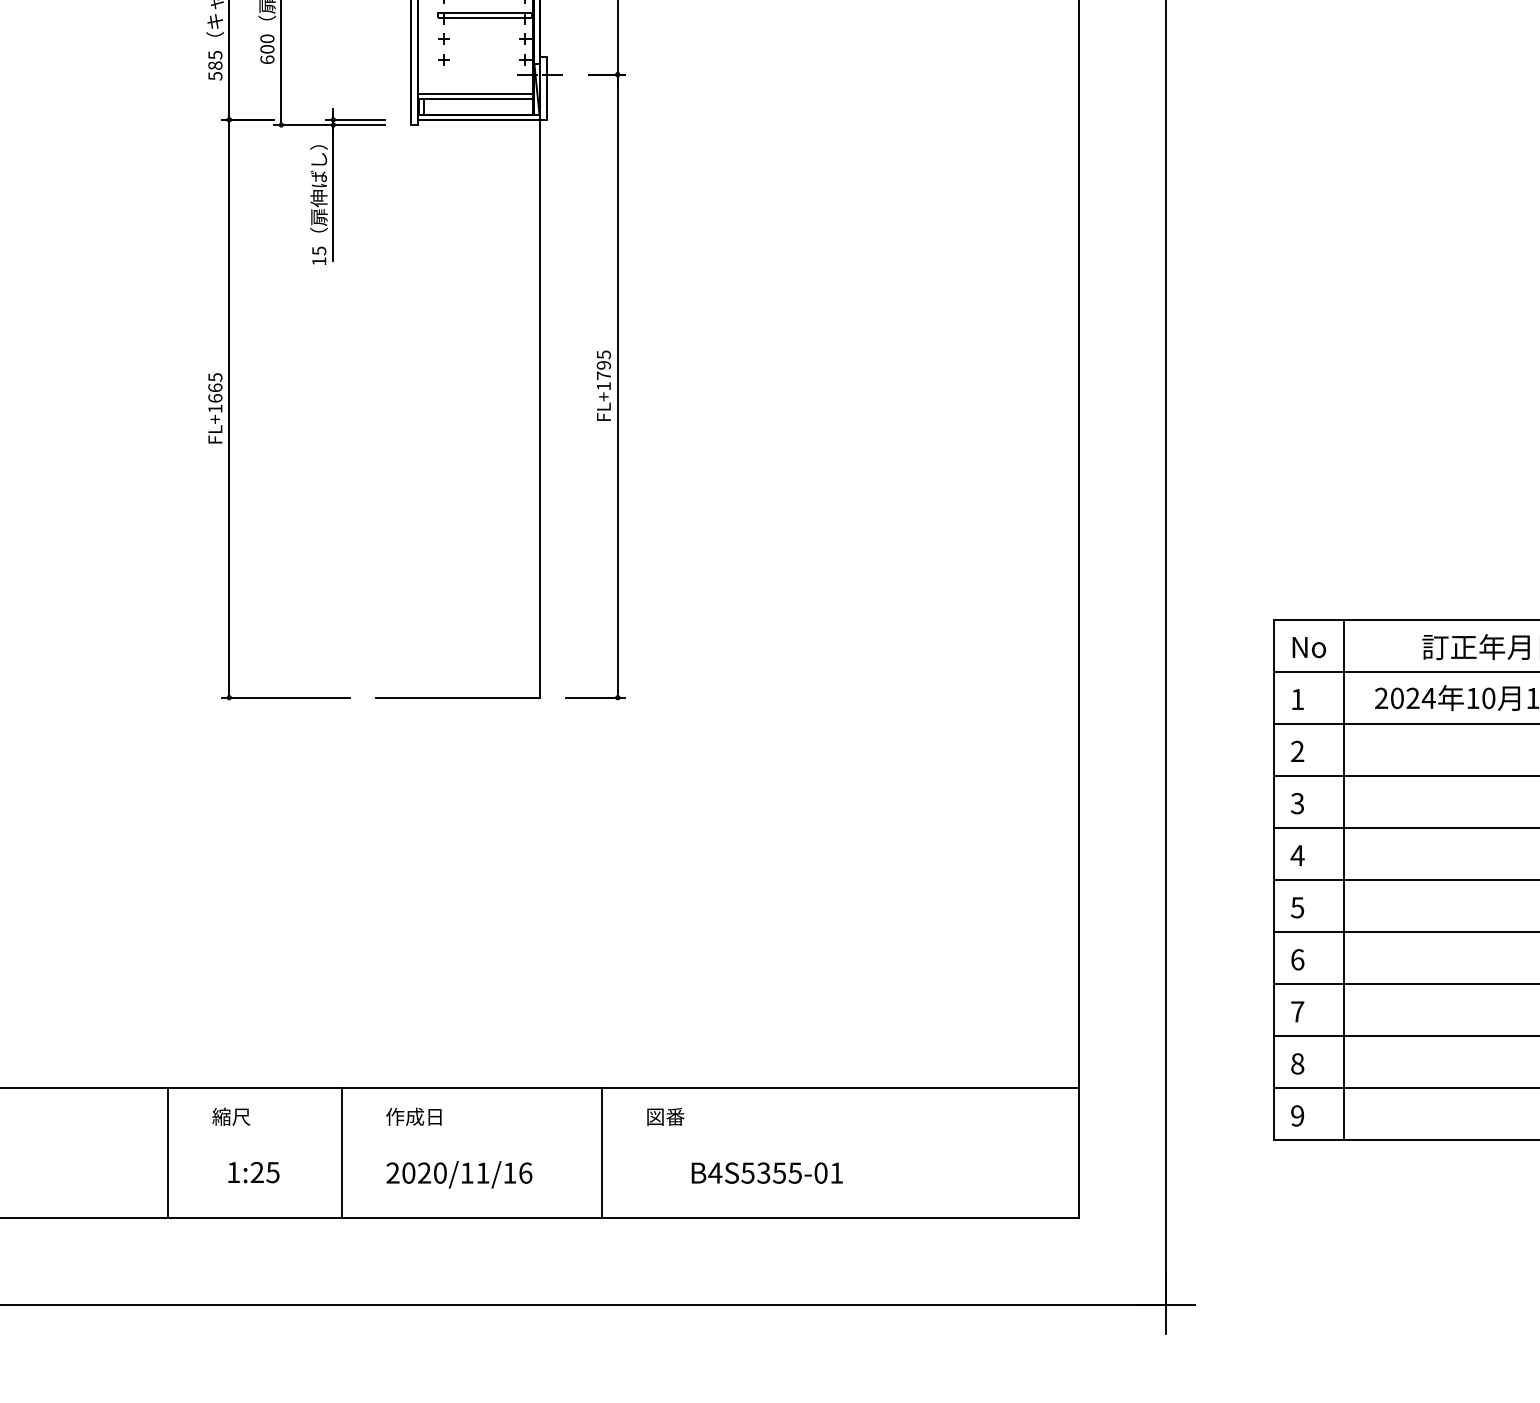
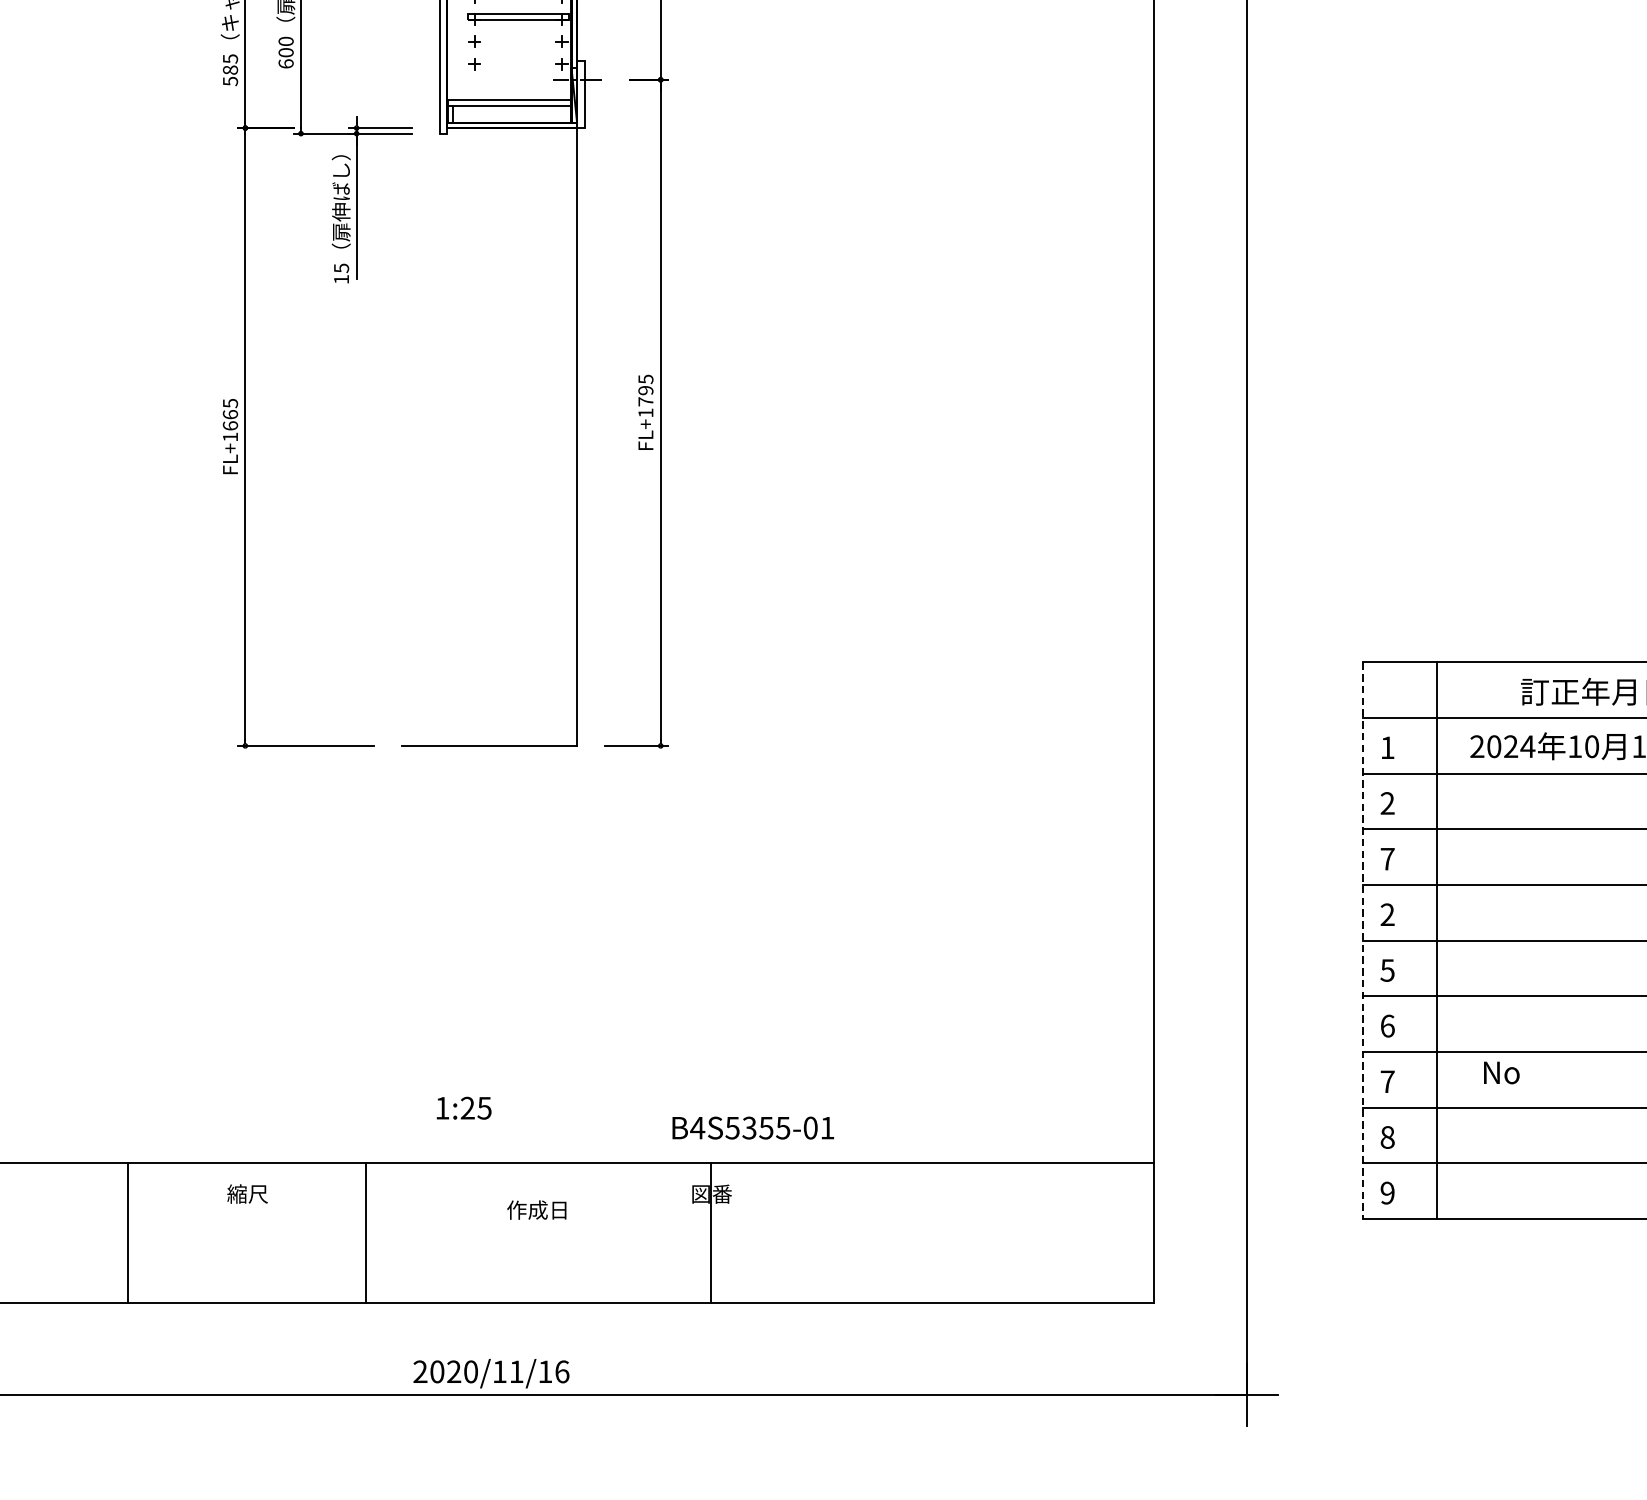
text: (1309, 647) -> (1501, 1072), moved
text: (1297, 803) -> (1387, 859), 3 -> 7
text: (1297, 855) -> (1387, 914), 4 -> 2
line: (1274, 880) -> (1362, 941), solid -> dashed
text: (413, 1116) -> (536, 1209), moved
line: (168, 1153) -> (127, 1233), moved
line: (602, 1153) -> (711, 1233), moved
text: (253, 1172) -> (463, 1108), moved
text: (766, 1172) -> (752, 1127), moved
text: (459, 1174) -> (491, 1373), moved

